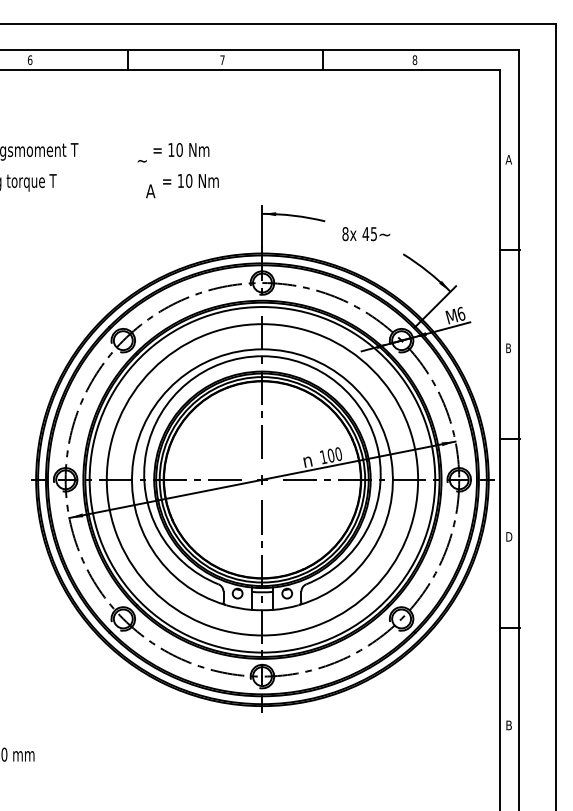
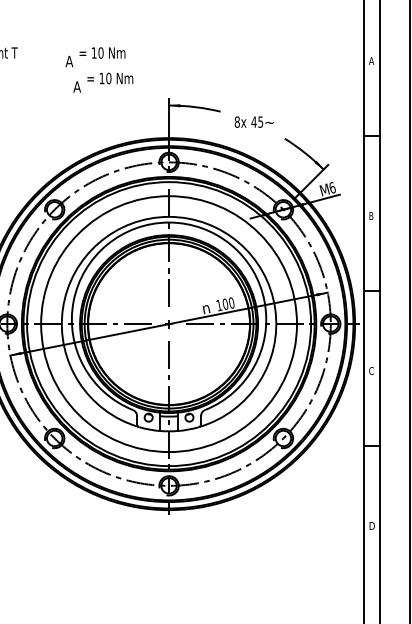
text: (141, 160) -> (69, 61), ~ -> A
text: (509, 536) -> (372, 370), D -> C
text: (509, 725) -> (372, 526), B -> D

